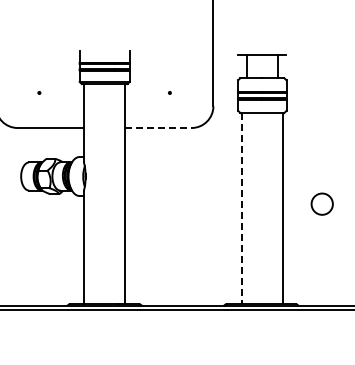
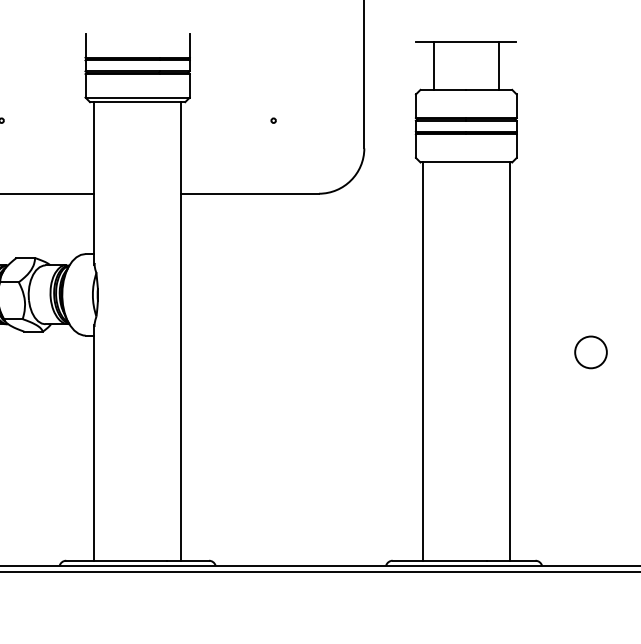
line: (159, 128) -> (251, 194), dashed -> solid
circle: (321, 203) -> (589, 351), size x0.71
line: (241, 208) -> (422, 361), dashed -> solid

